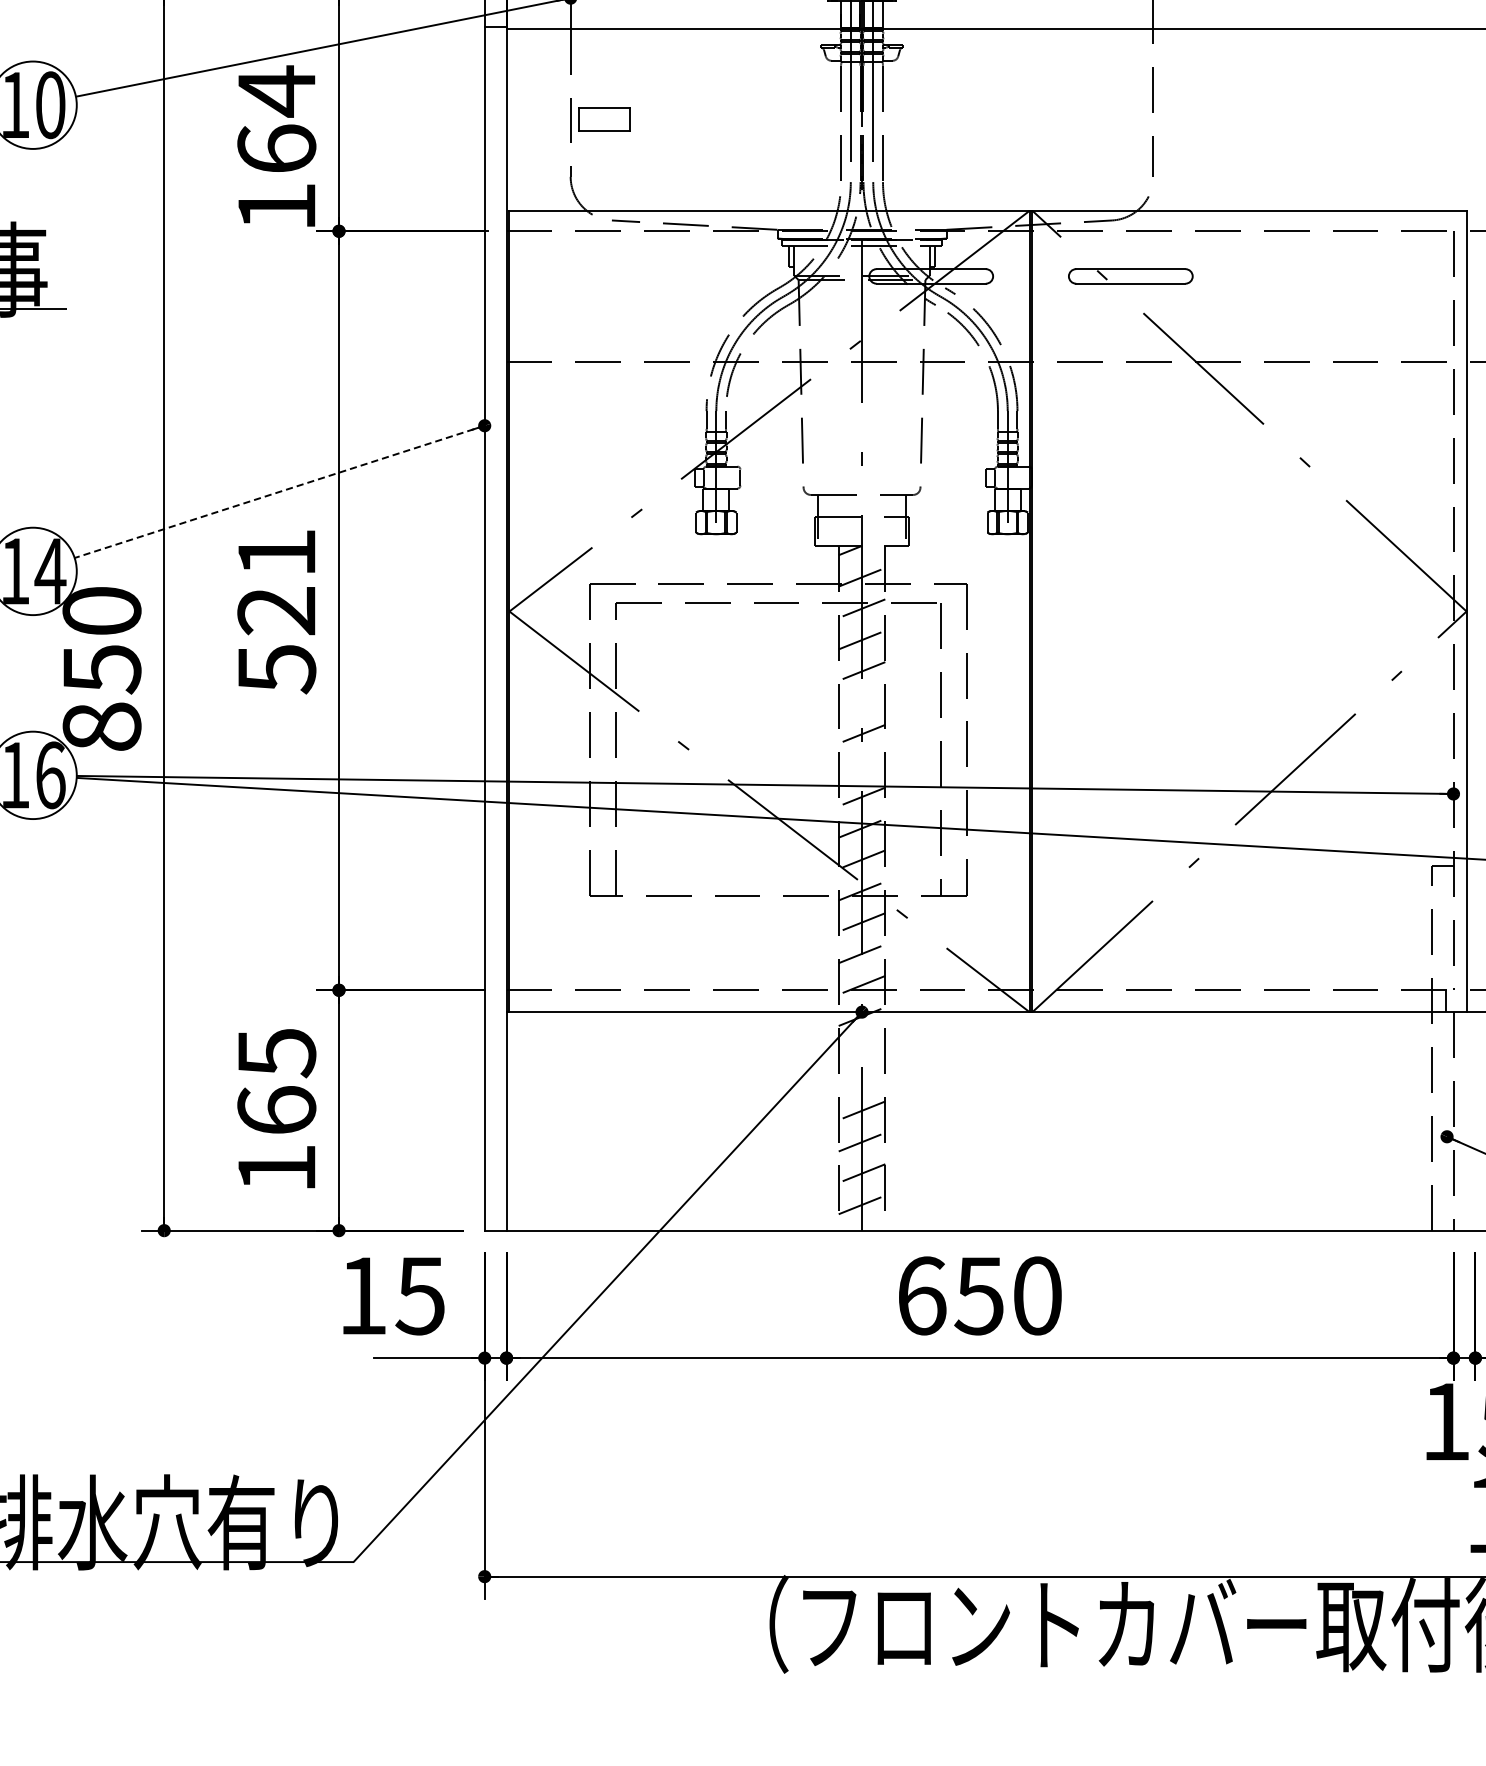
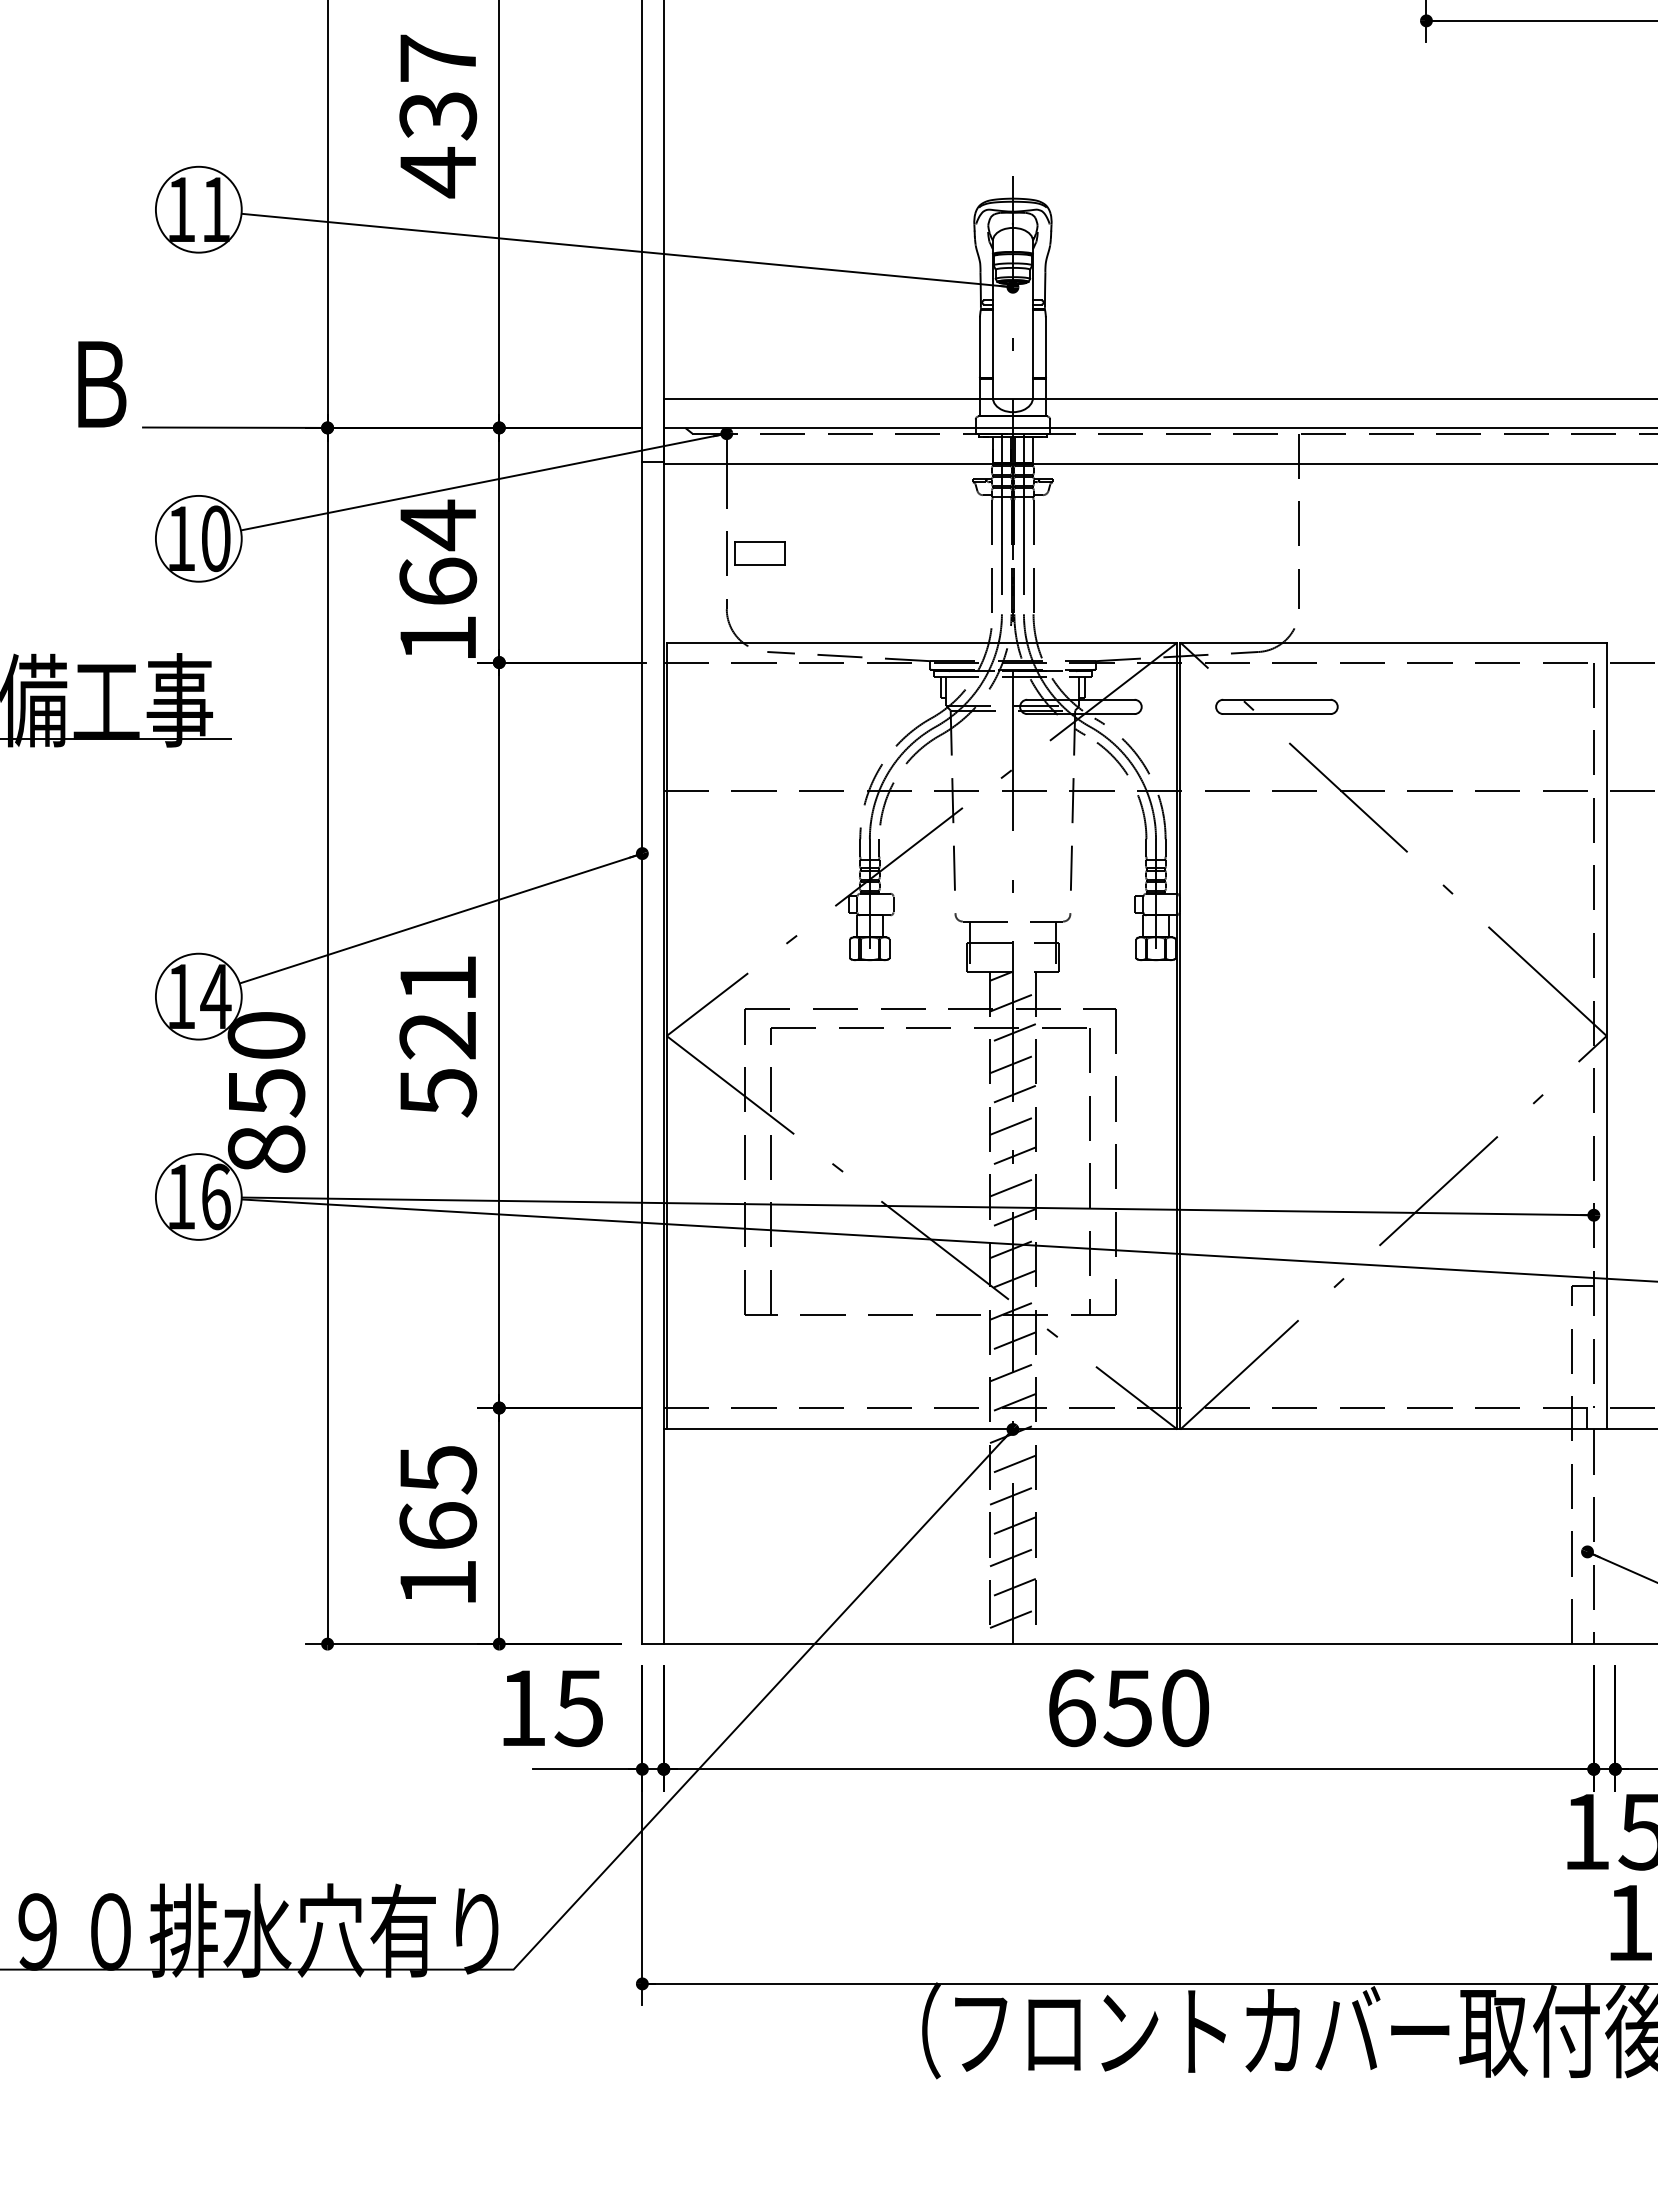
line: (280, 491) -> (441, 918), dashed -> solid
line: (861, 702) -> (1012, 1125), added
line: (861, 765) -> (1012, 1187), added
line: (861, 1047) -> (1012, 1464), added
line: (861, 1079) -> (1012, 1495), added

